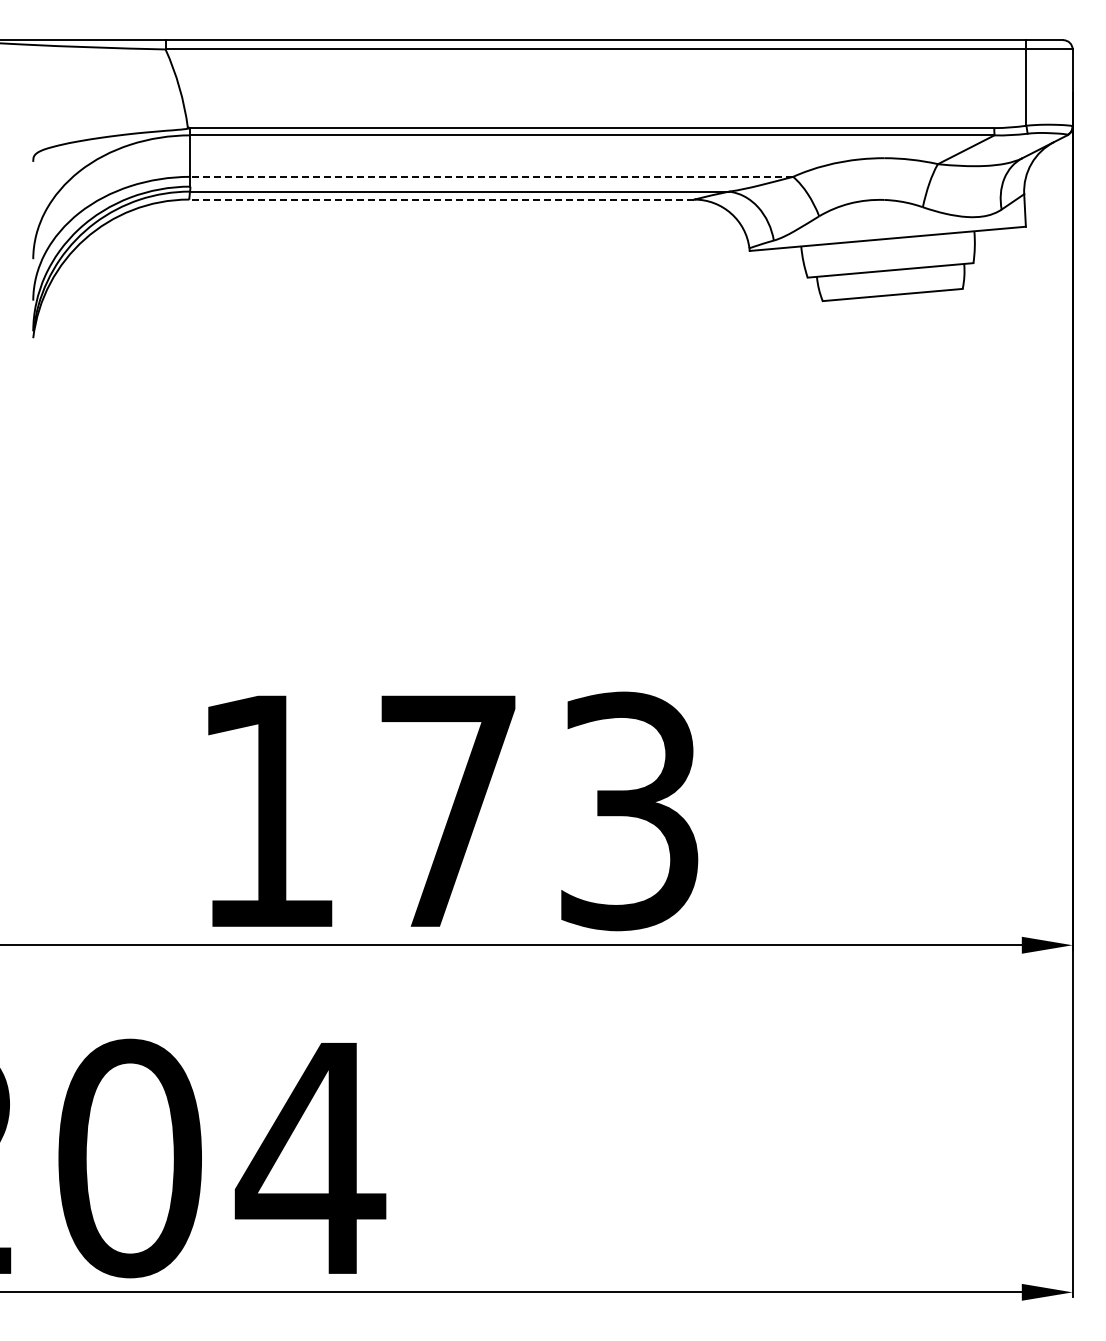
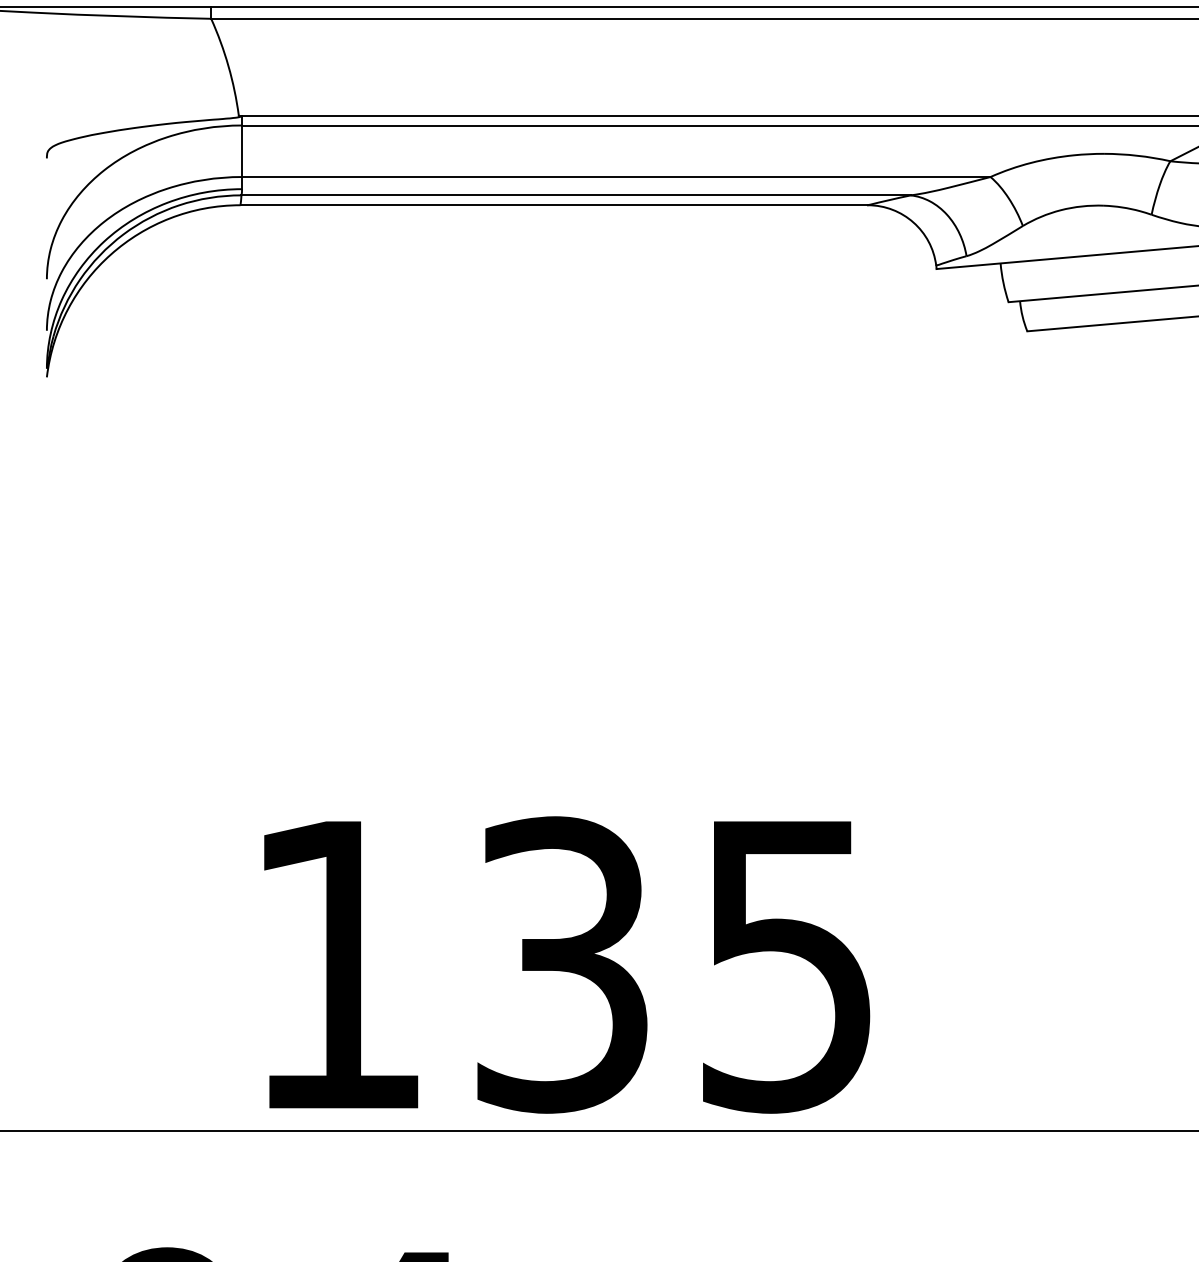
line: (491, 176) -> (615, 176), dashed -> solid
line: (441, 199) -> (553, 205), dashed -> solid
text: (539, 811) -> (675, 965), 173 -> 135

